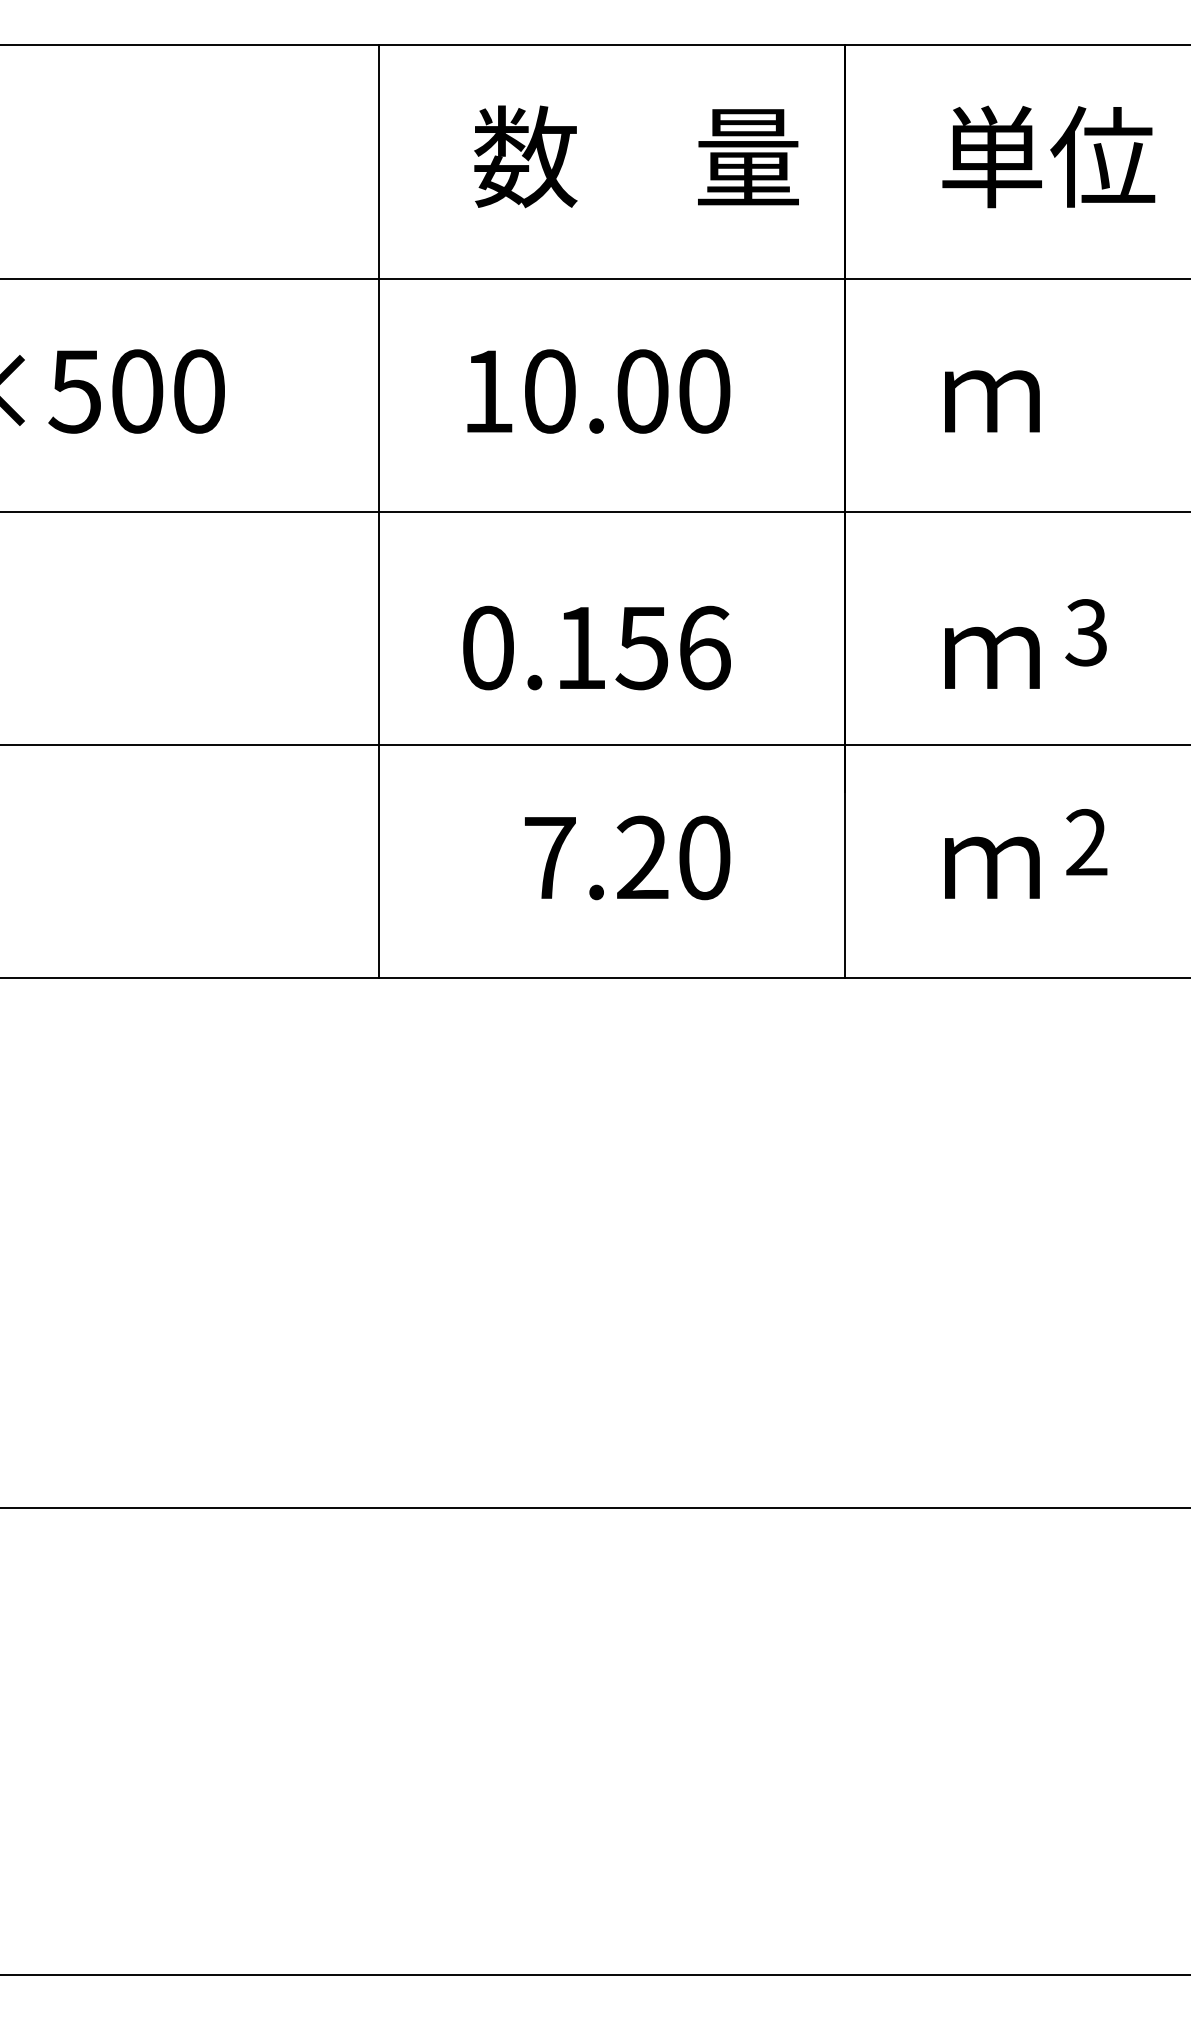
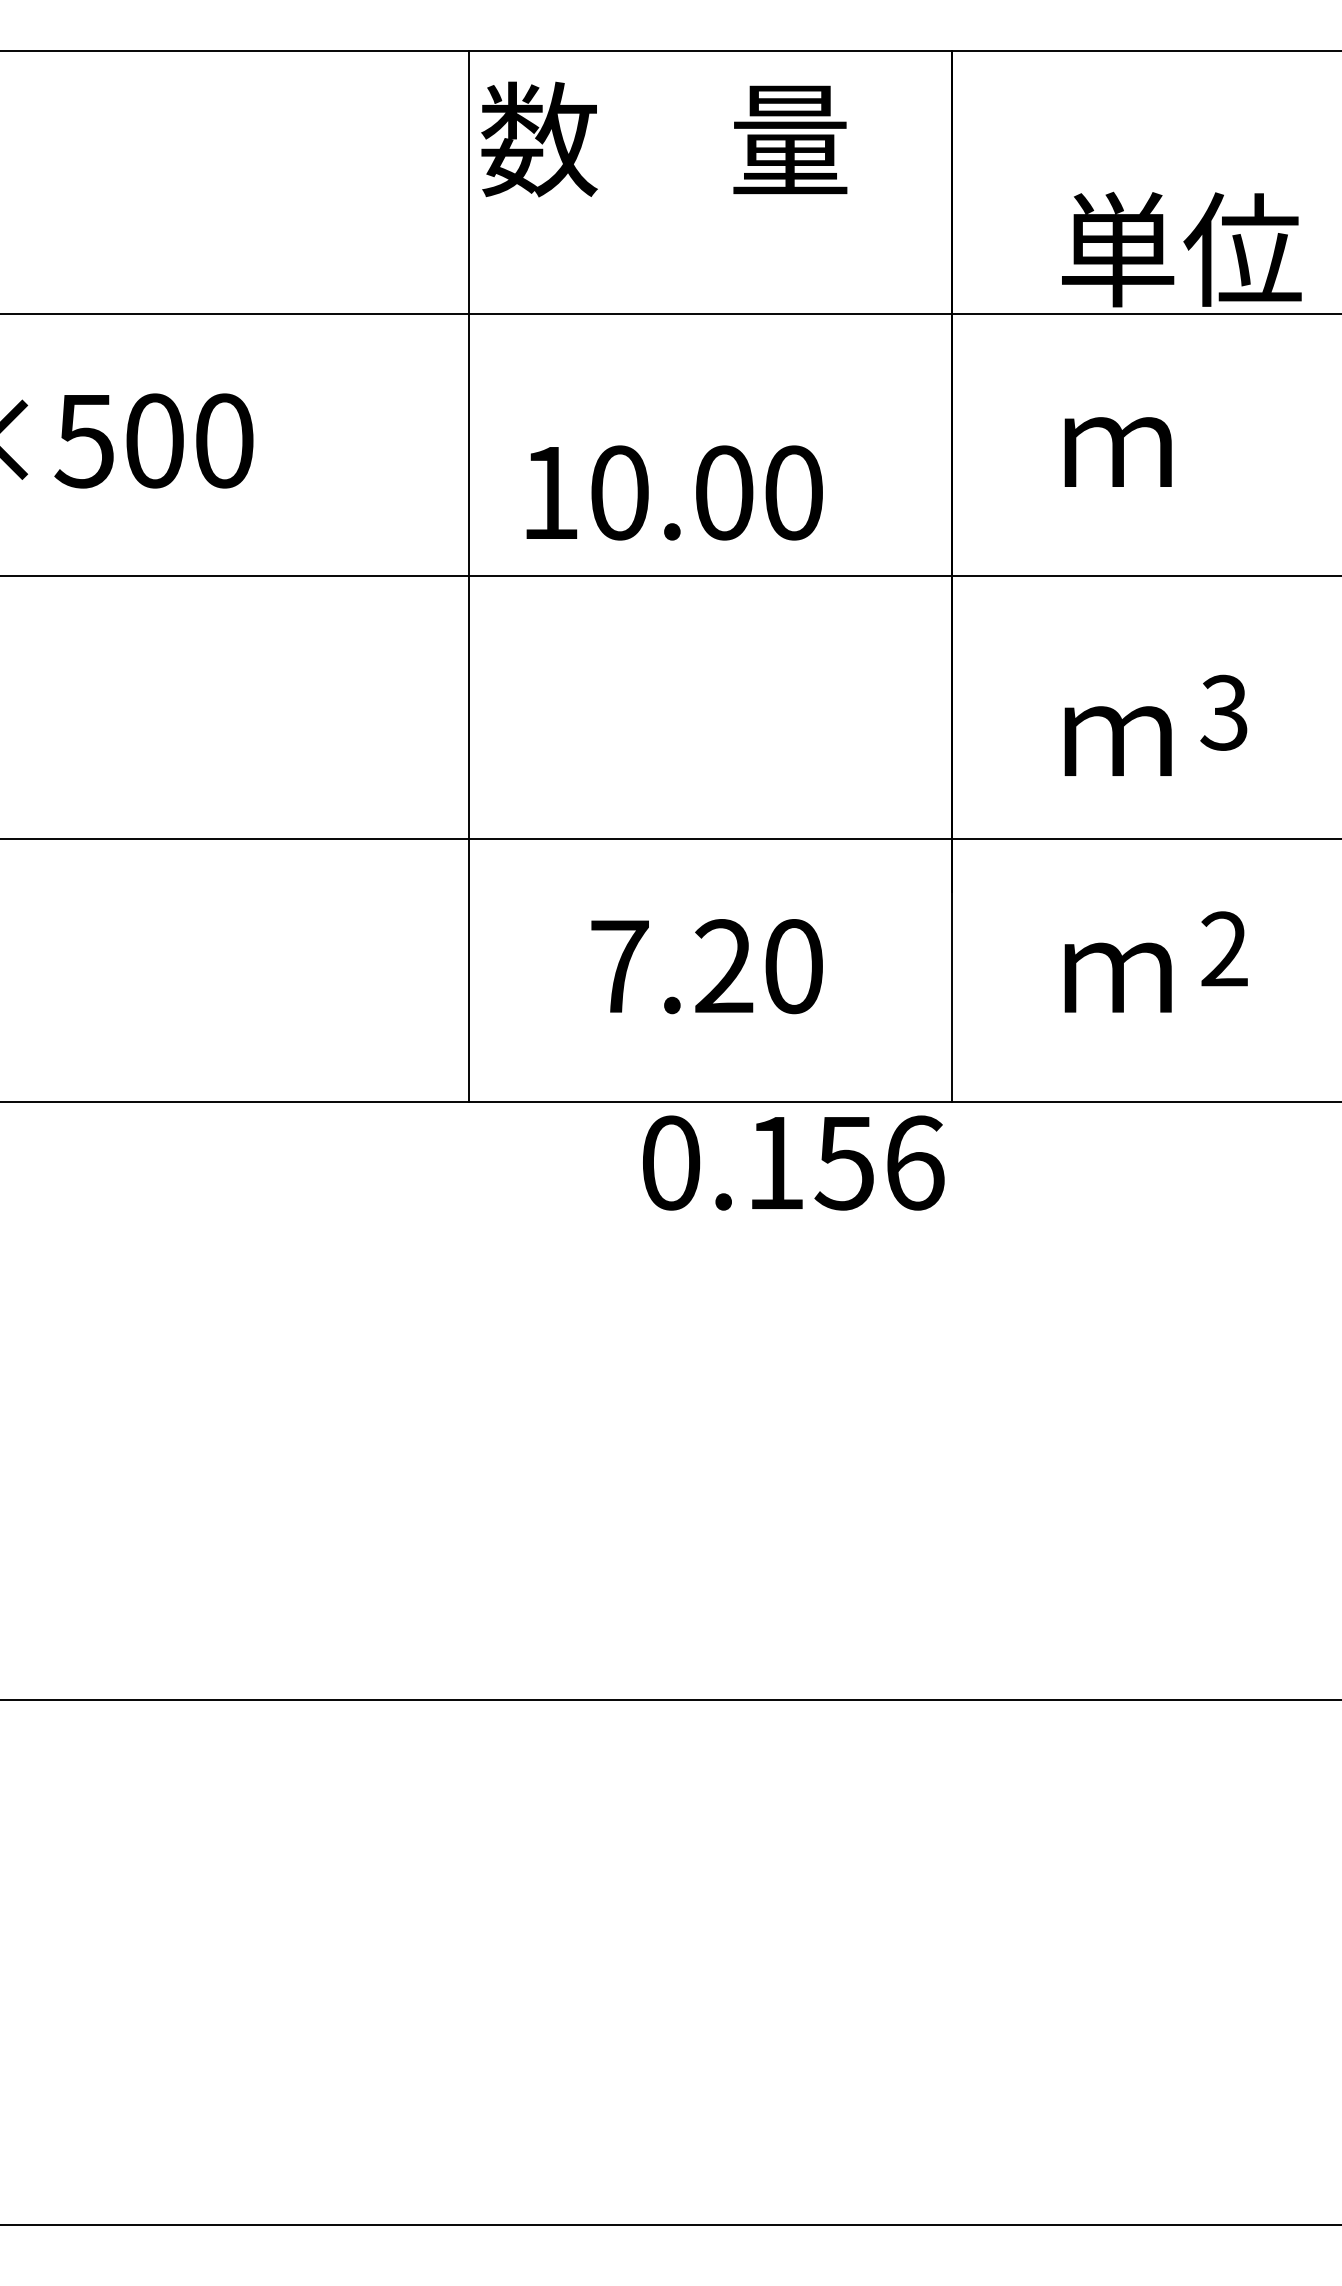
text: (636, 156) -> (664, 139), moved
text: (1048, 156) -> (1181, 249), moved
text: (598, 391) -> (674, 492), moved
line: (378, 511) -> (468, 576), moved
text: (596, 647) -> (793, 1162), moved

